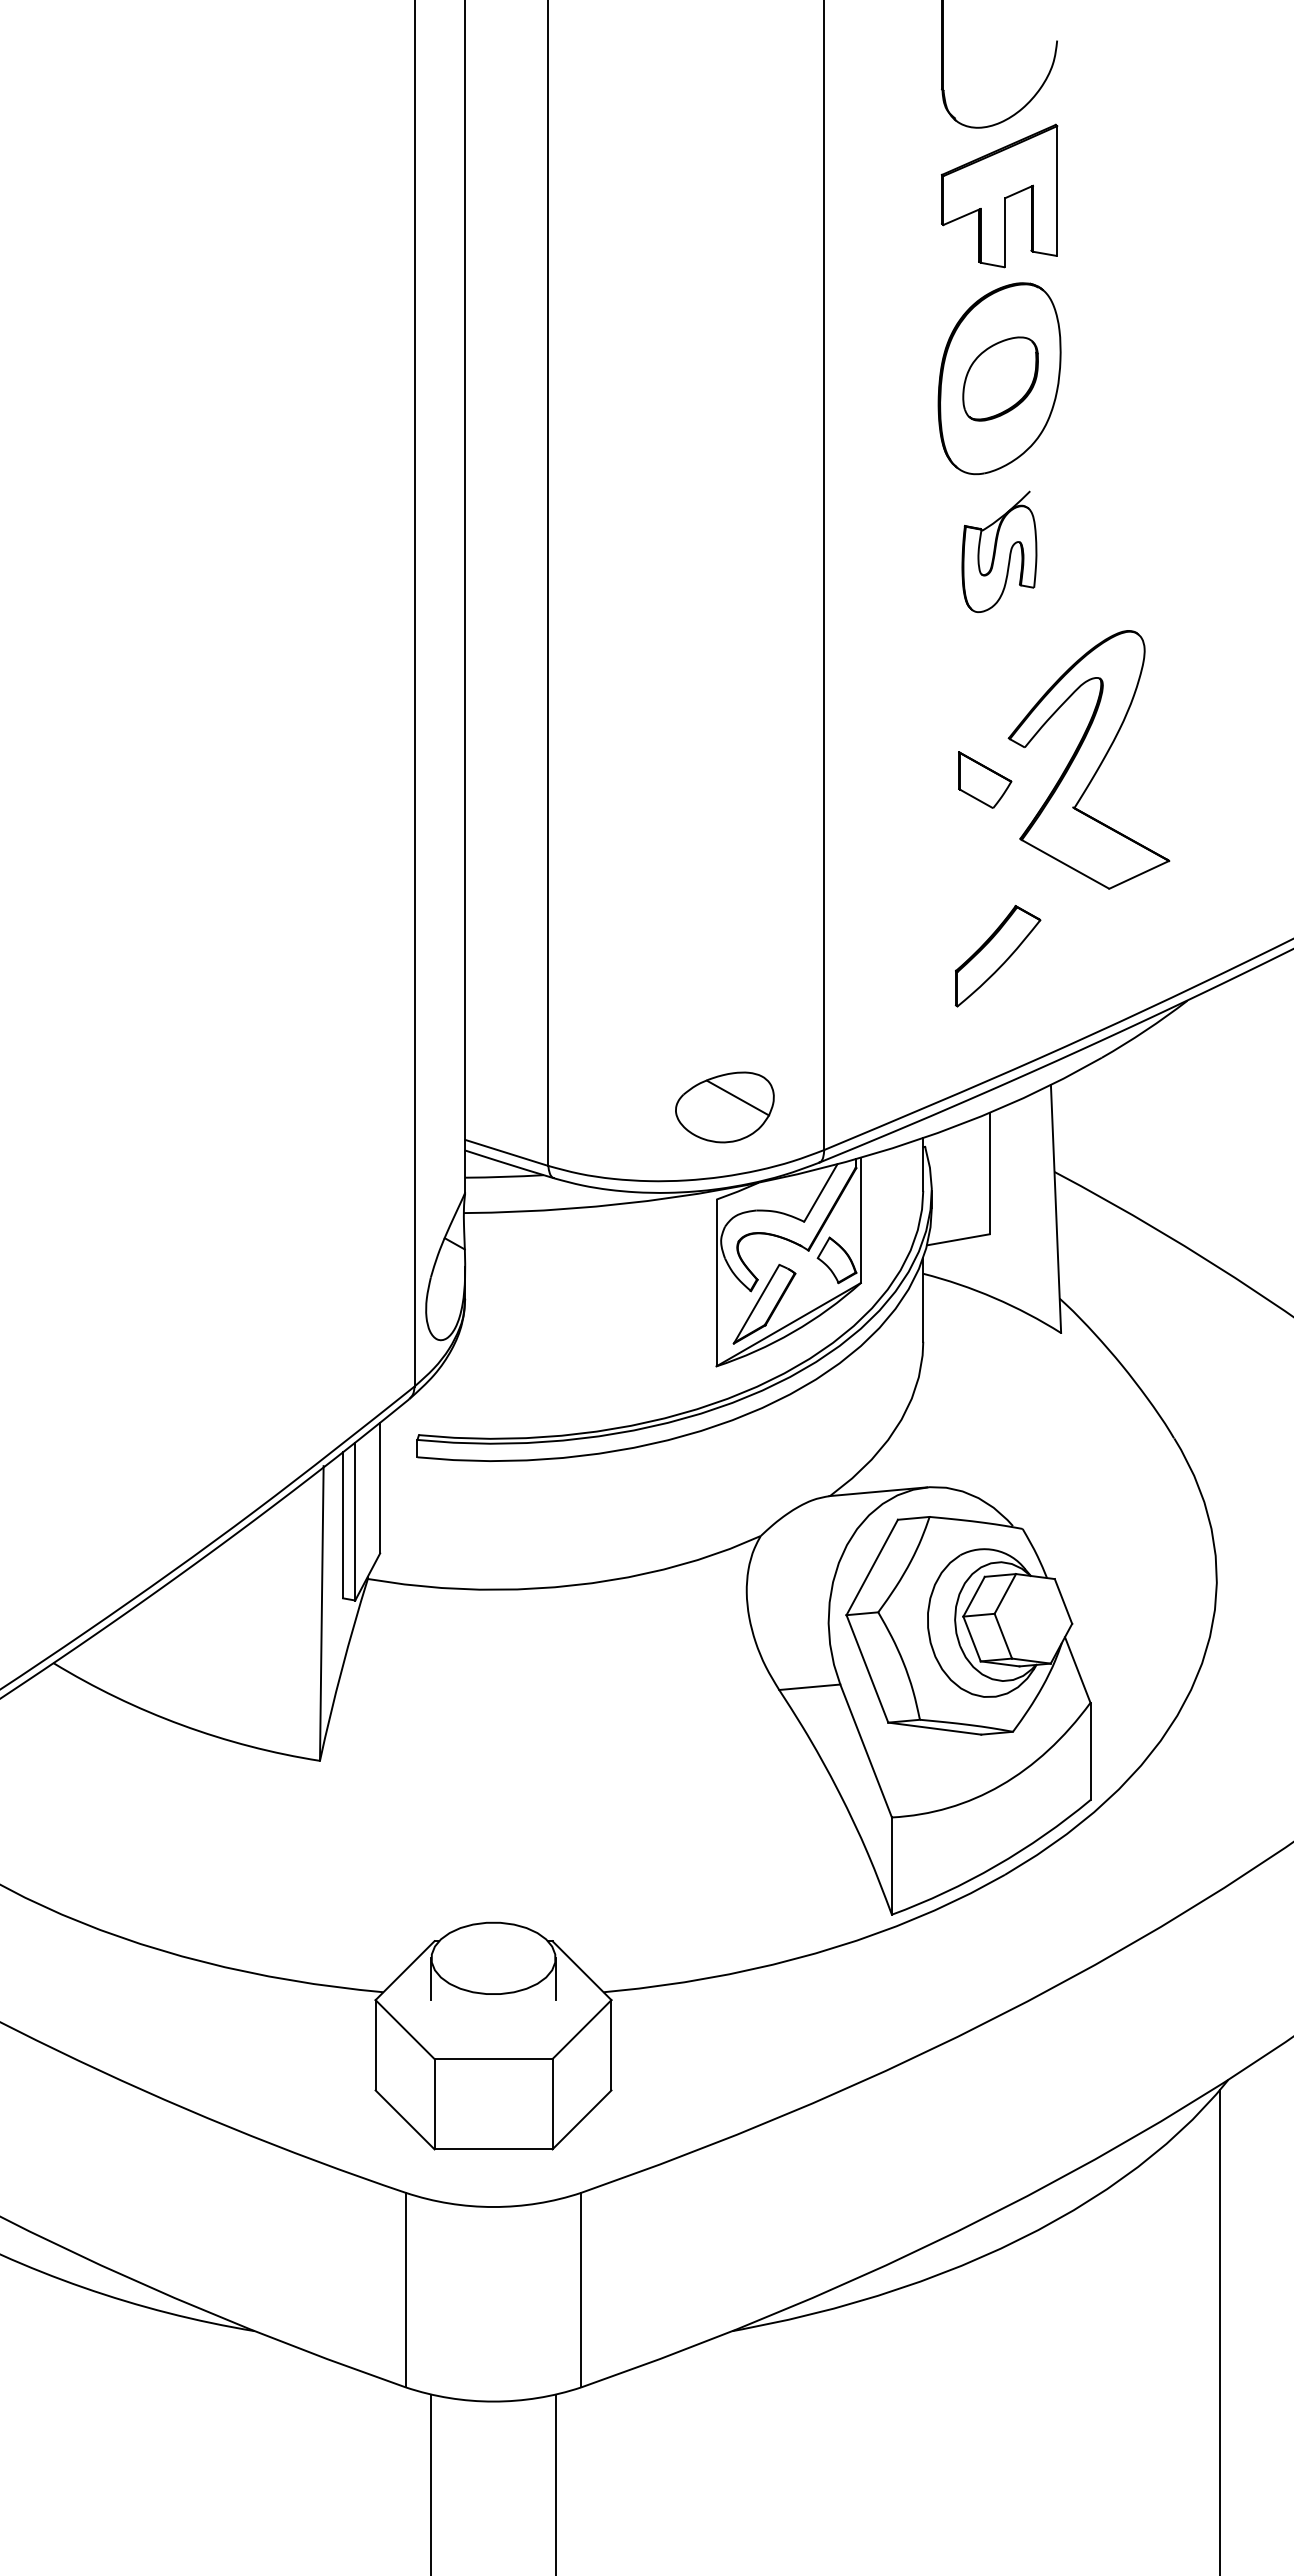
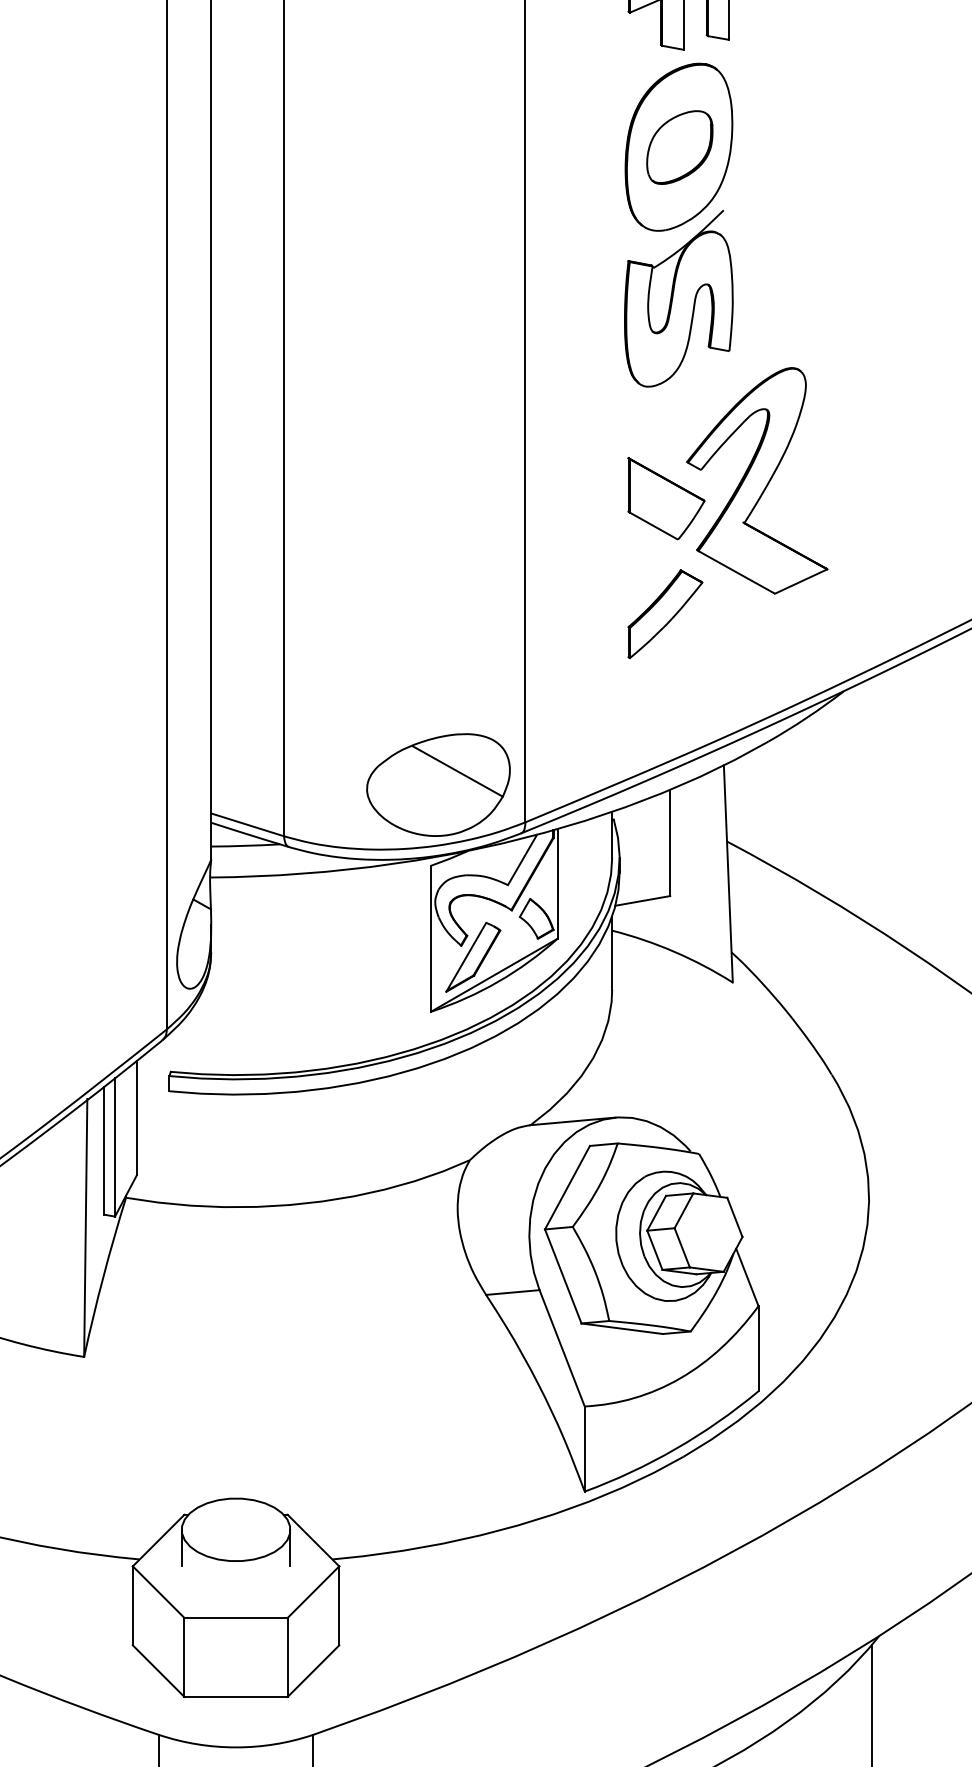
part: (999, 551) -> (678, 298), size x1.67
part: (984, 779) -> (665, 498), size x1.67
part: (998, 956) -> (665, 614), moved
part: (724, 1107) -> (438, 785), size x1.67

